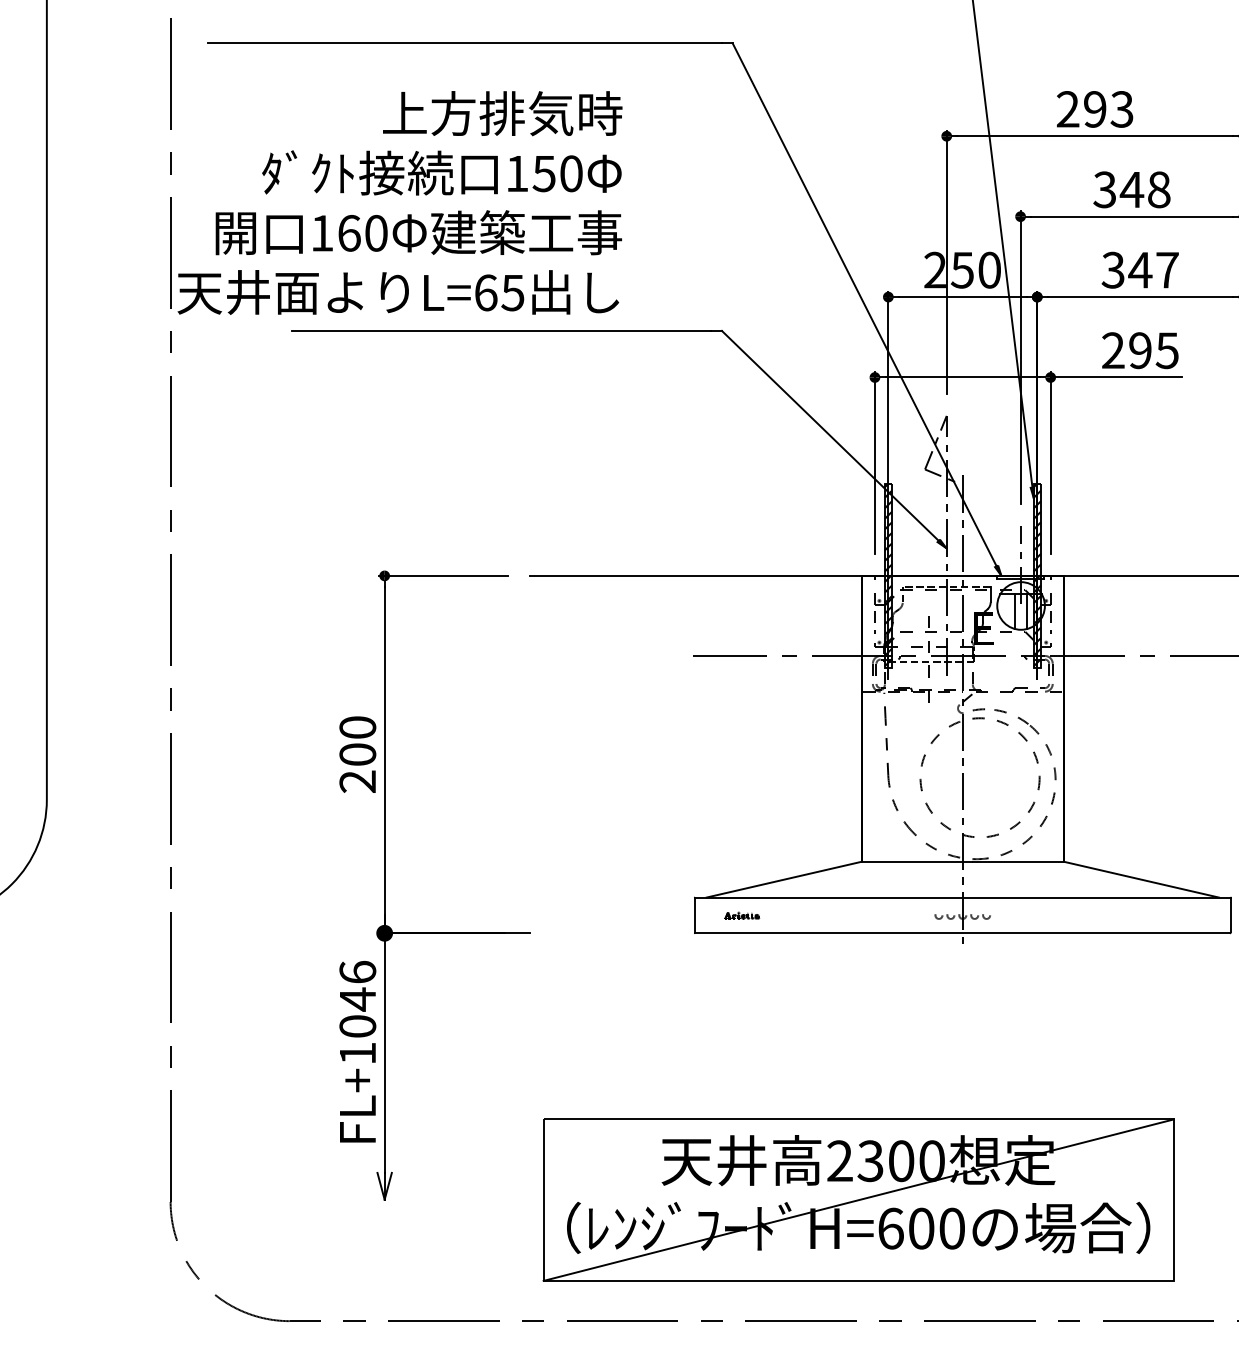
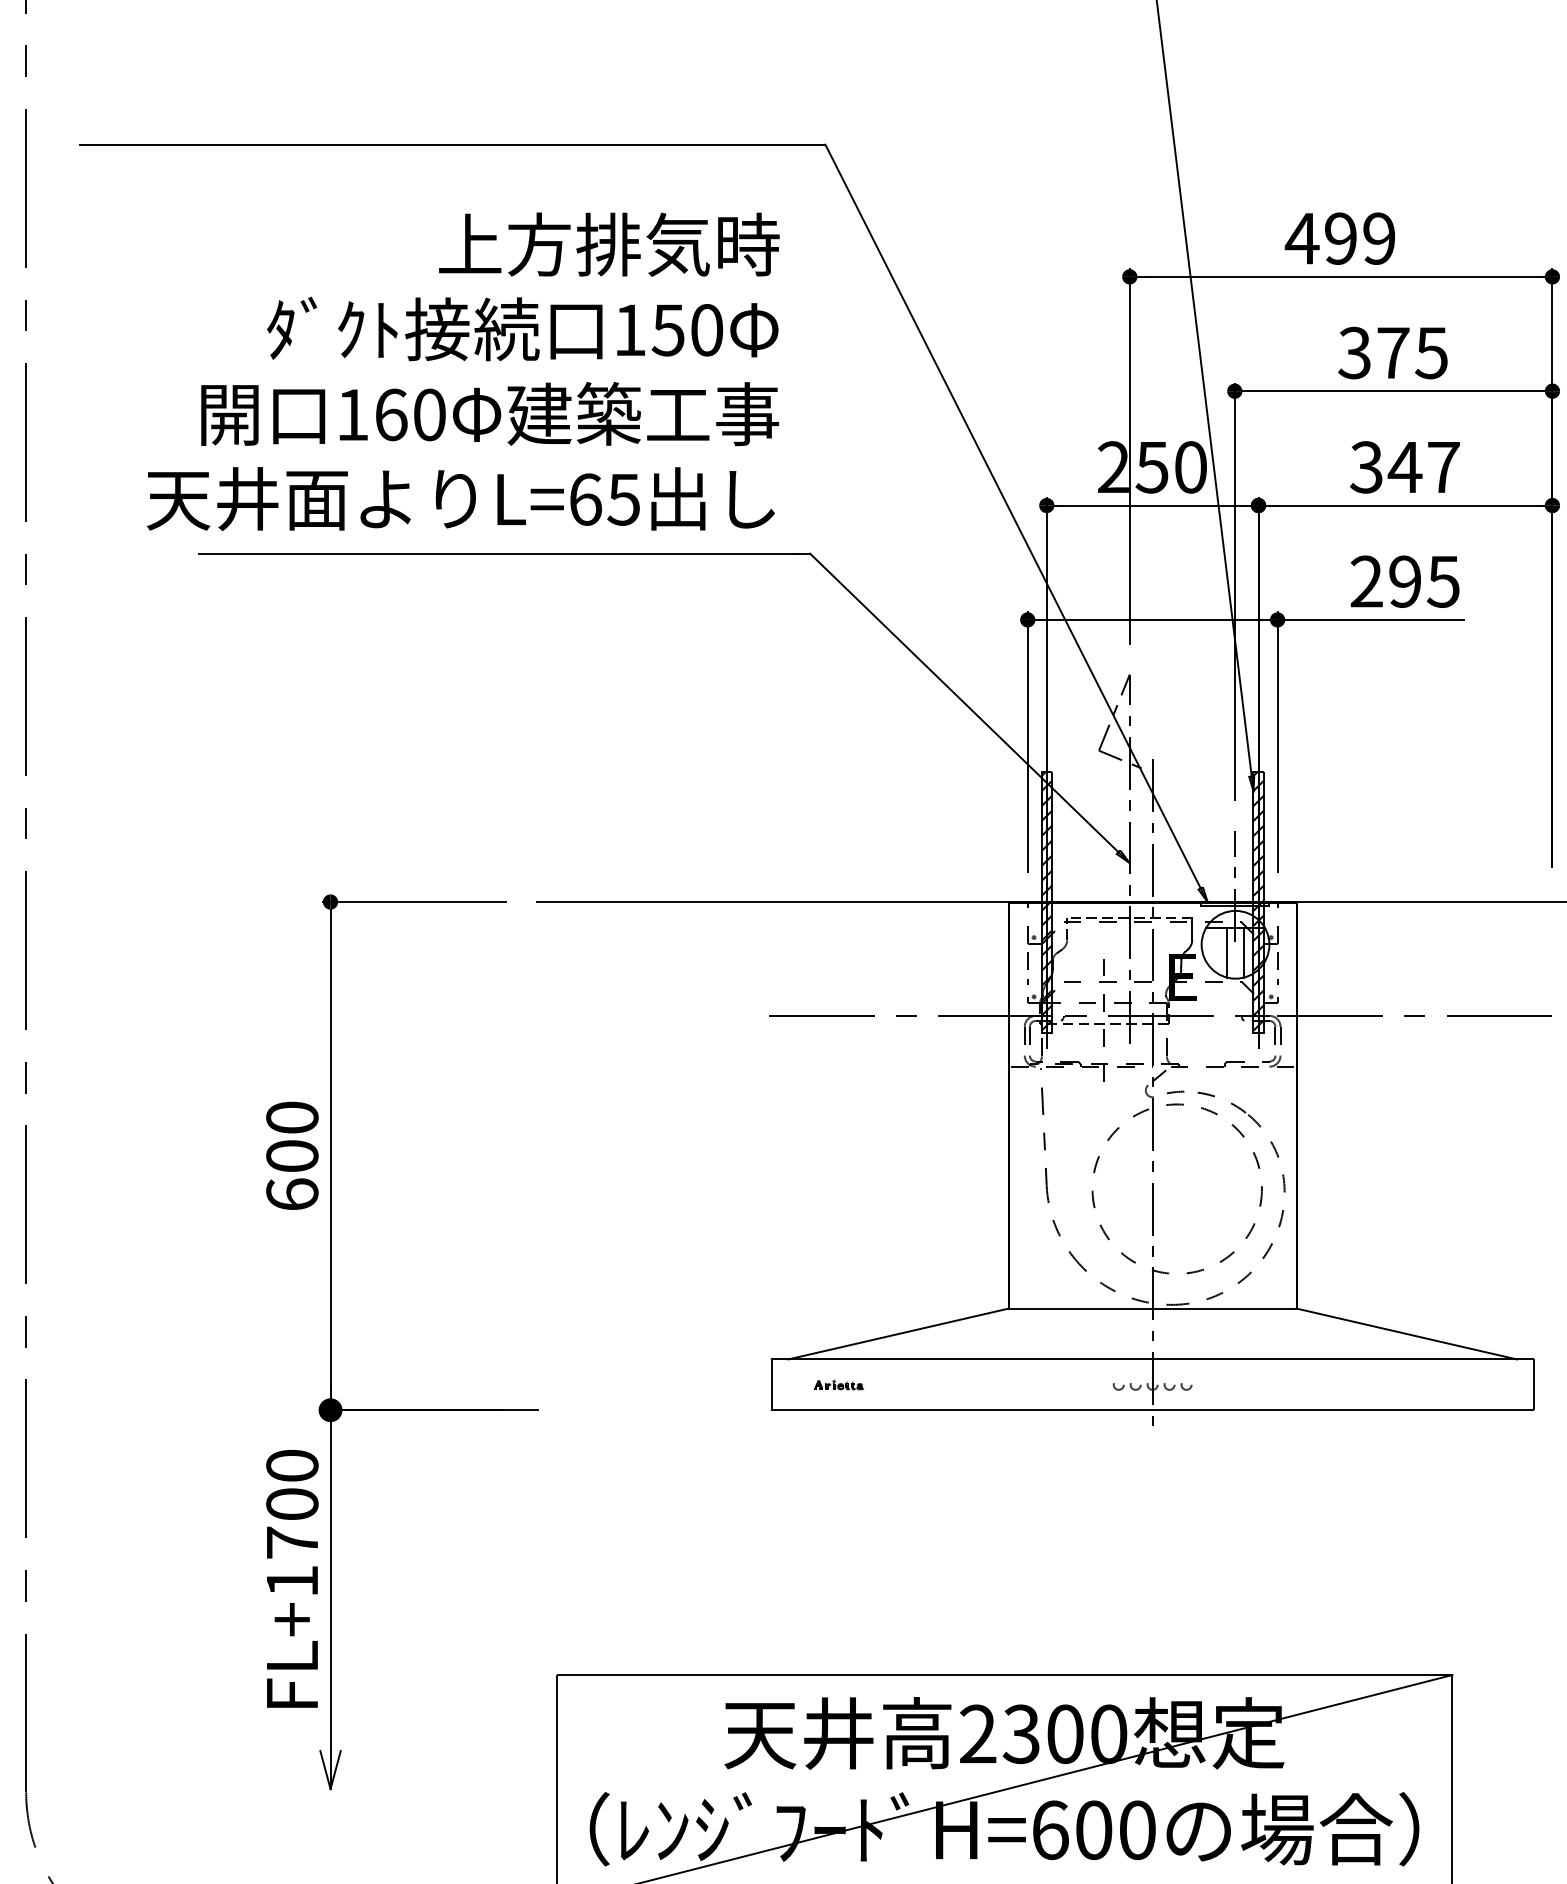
text: (1094, 109) -> (1339, 238), 293 -> 499
text: (1144, 189) -> (1411, 352), 348 -> 375
text: (399, 202) -> (462, 371), moved
text: (357, 781) -> (291, 1194), 200 -> 600
text: (357, 998) -> (291, 1502), FL+1046 -> FL+1700

